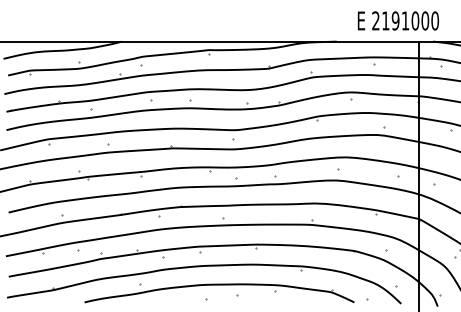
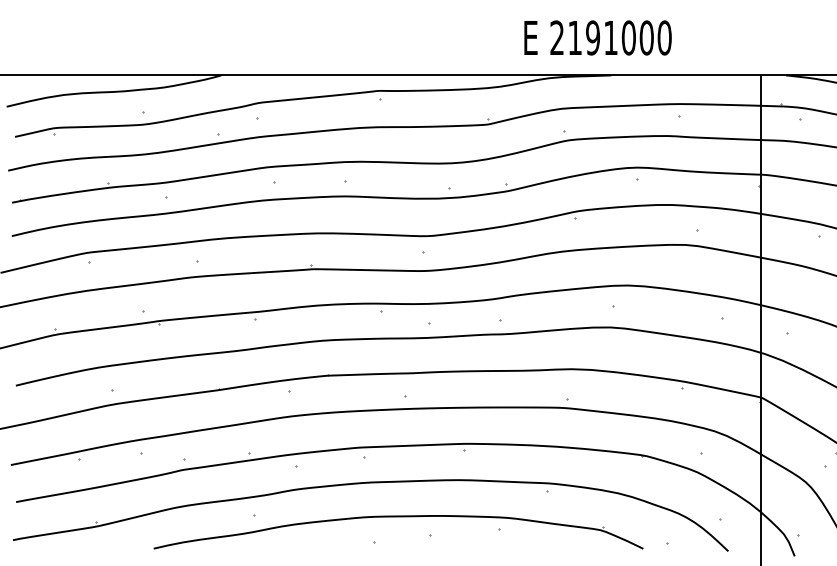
text: (397, 20) -> (596, 37), moved

